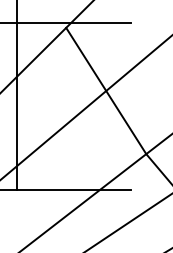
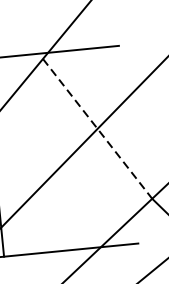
line: (106, 91) -> (97, 129), solid -> dashed

